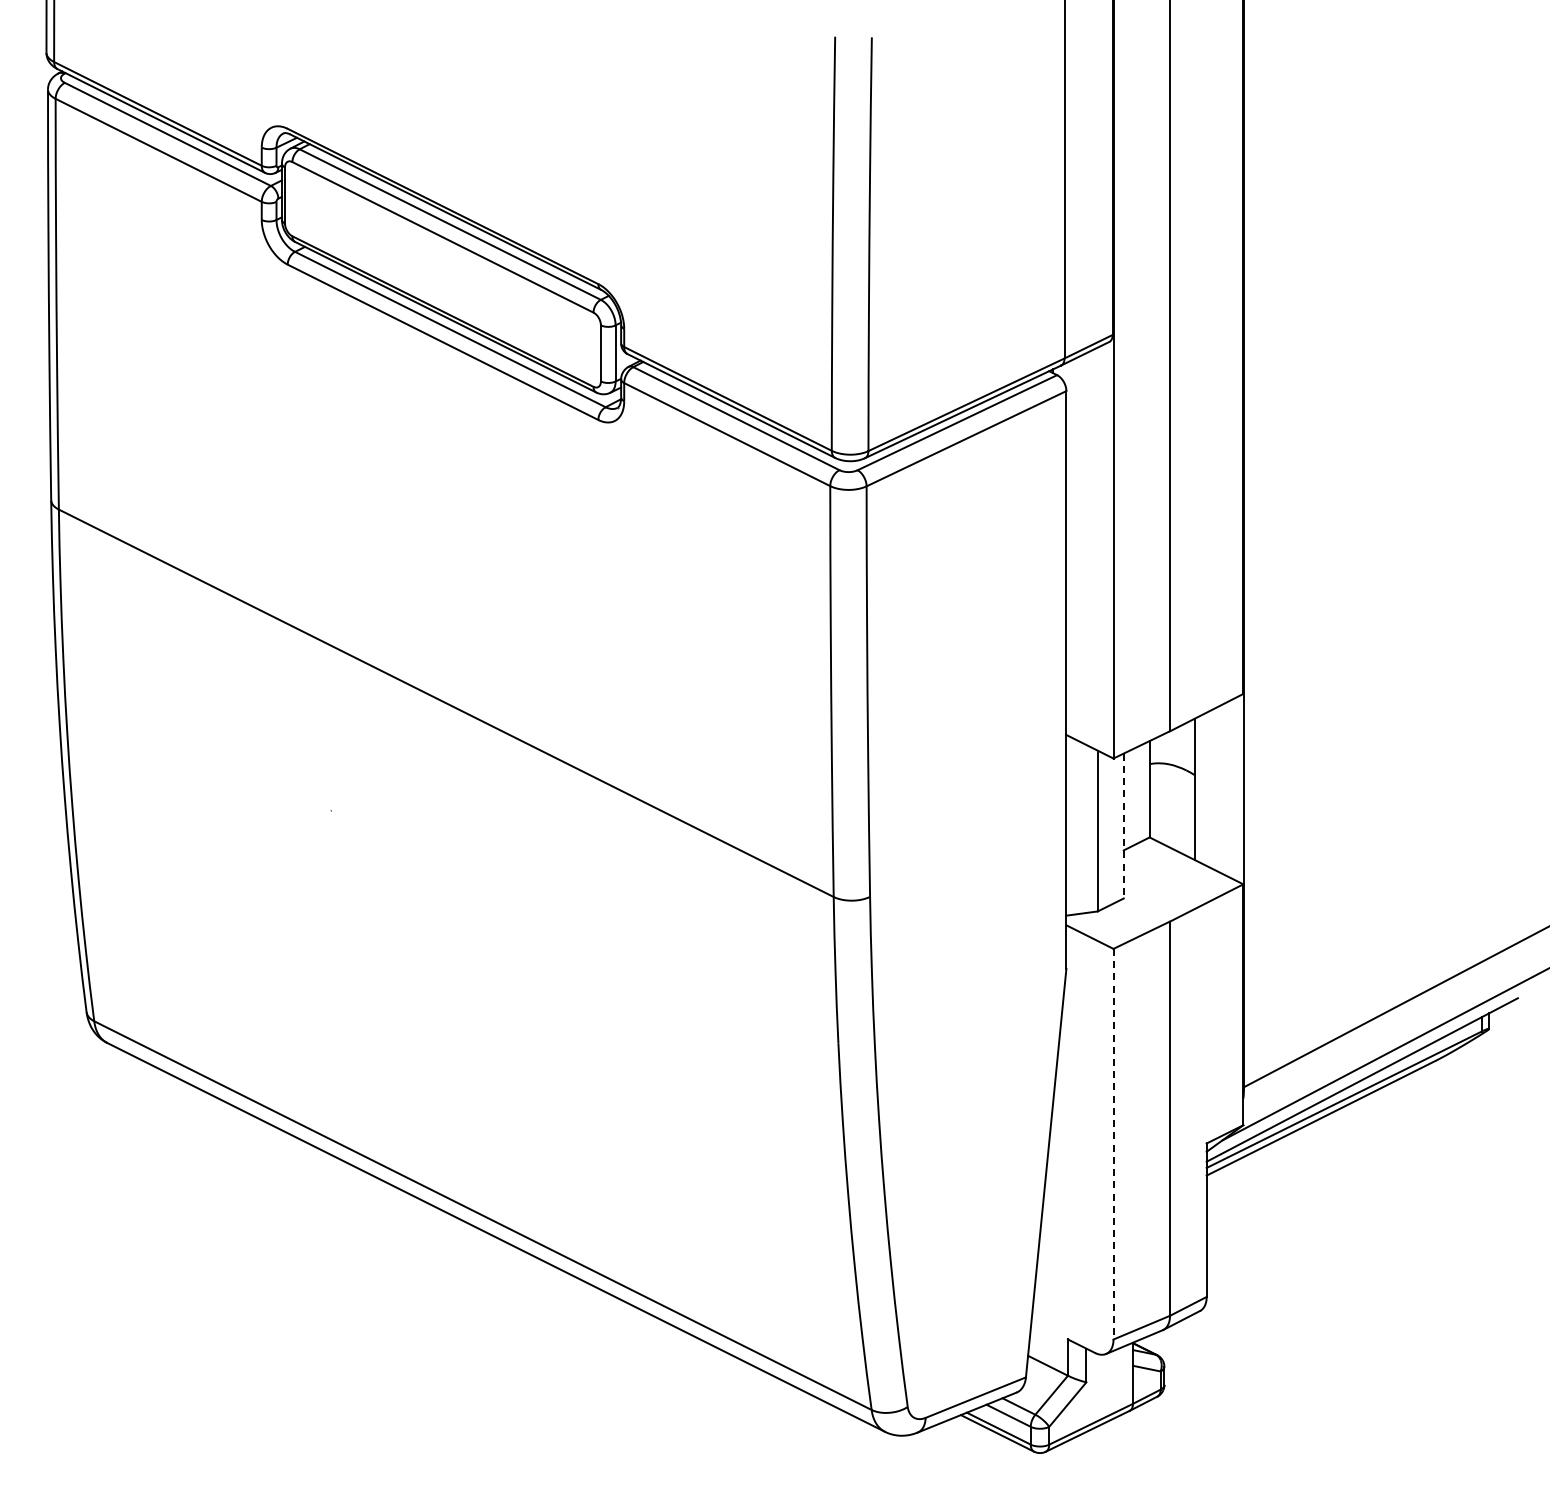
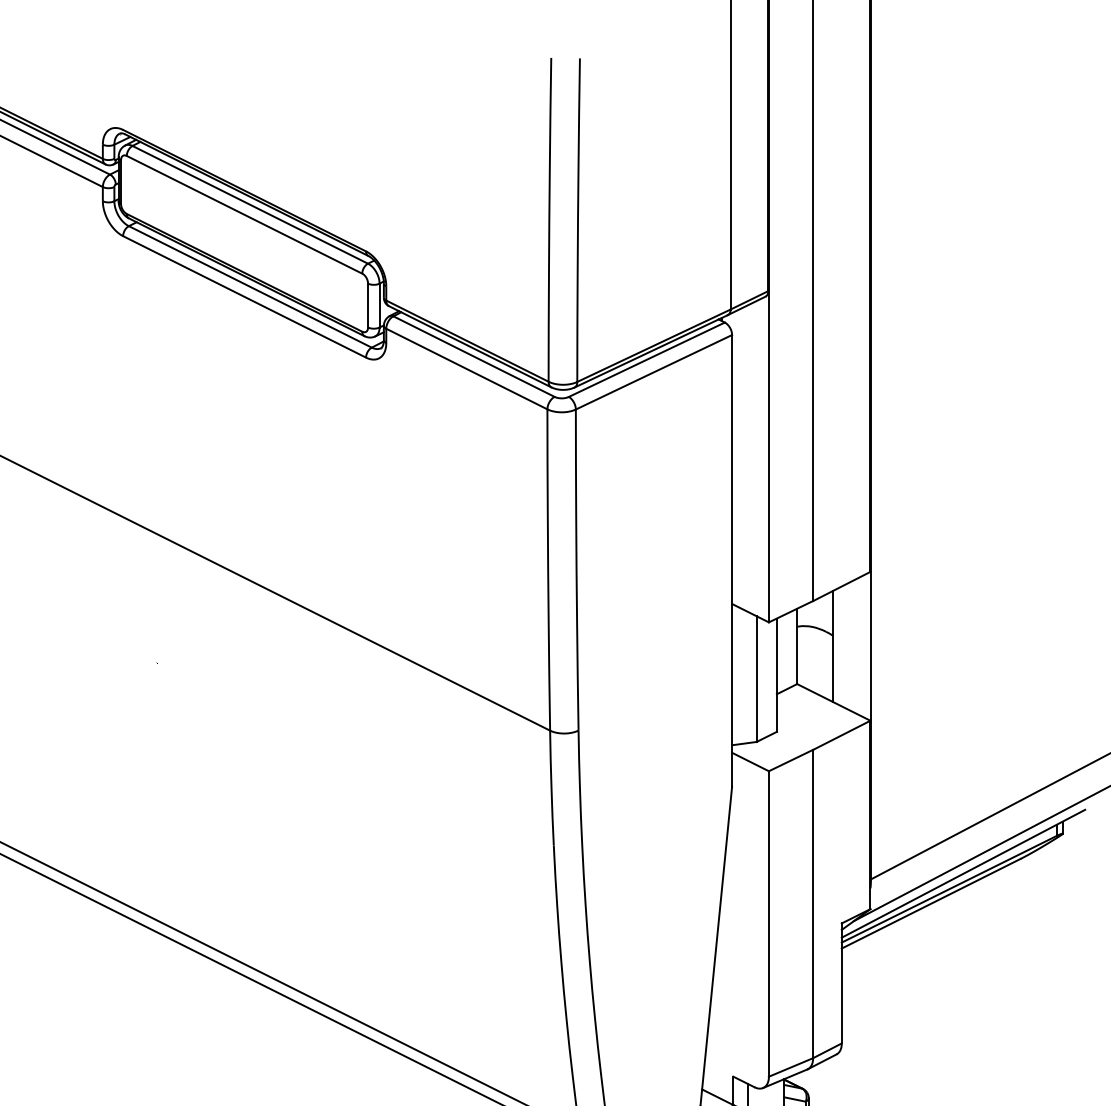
line: (1123, 826) -> (776, 675), dashed -> solid
line: (1113, 1144) -> (768, 924), dashed -> solid

